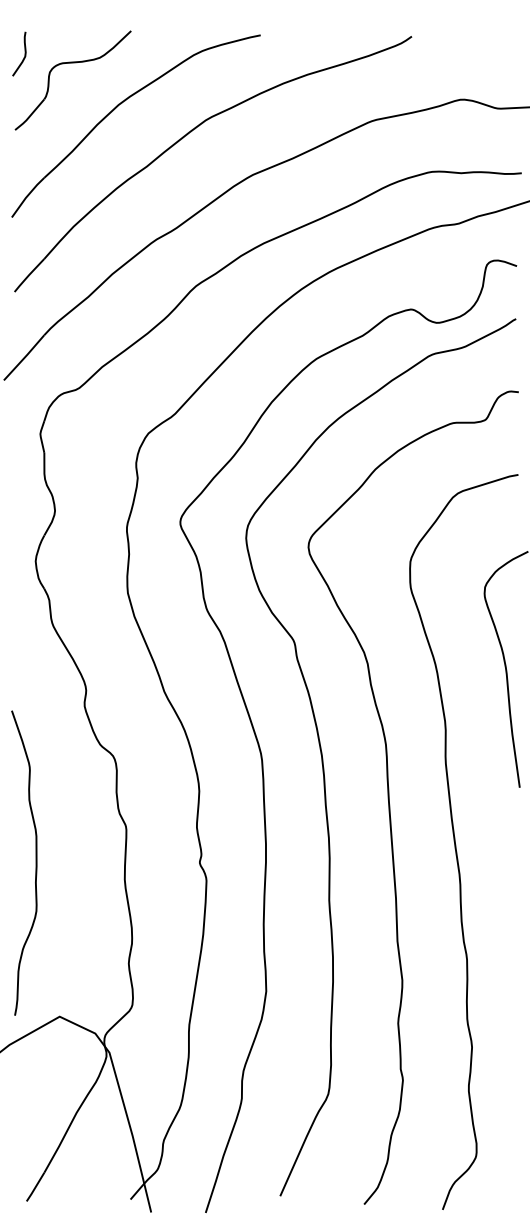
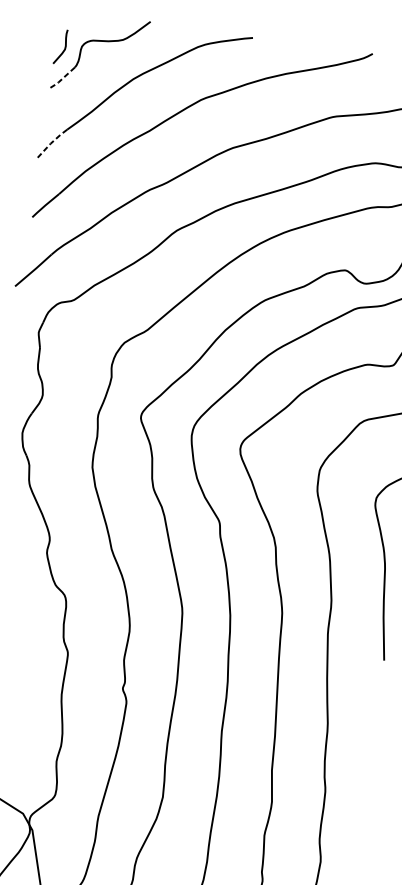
curve: (24, 53) -> (64, 46), moved
line: (29, 116) -> (61, 79), solid -> dashed
line: (27, 196) -> (51, 142), solid -> dashed

